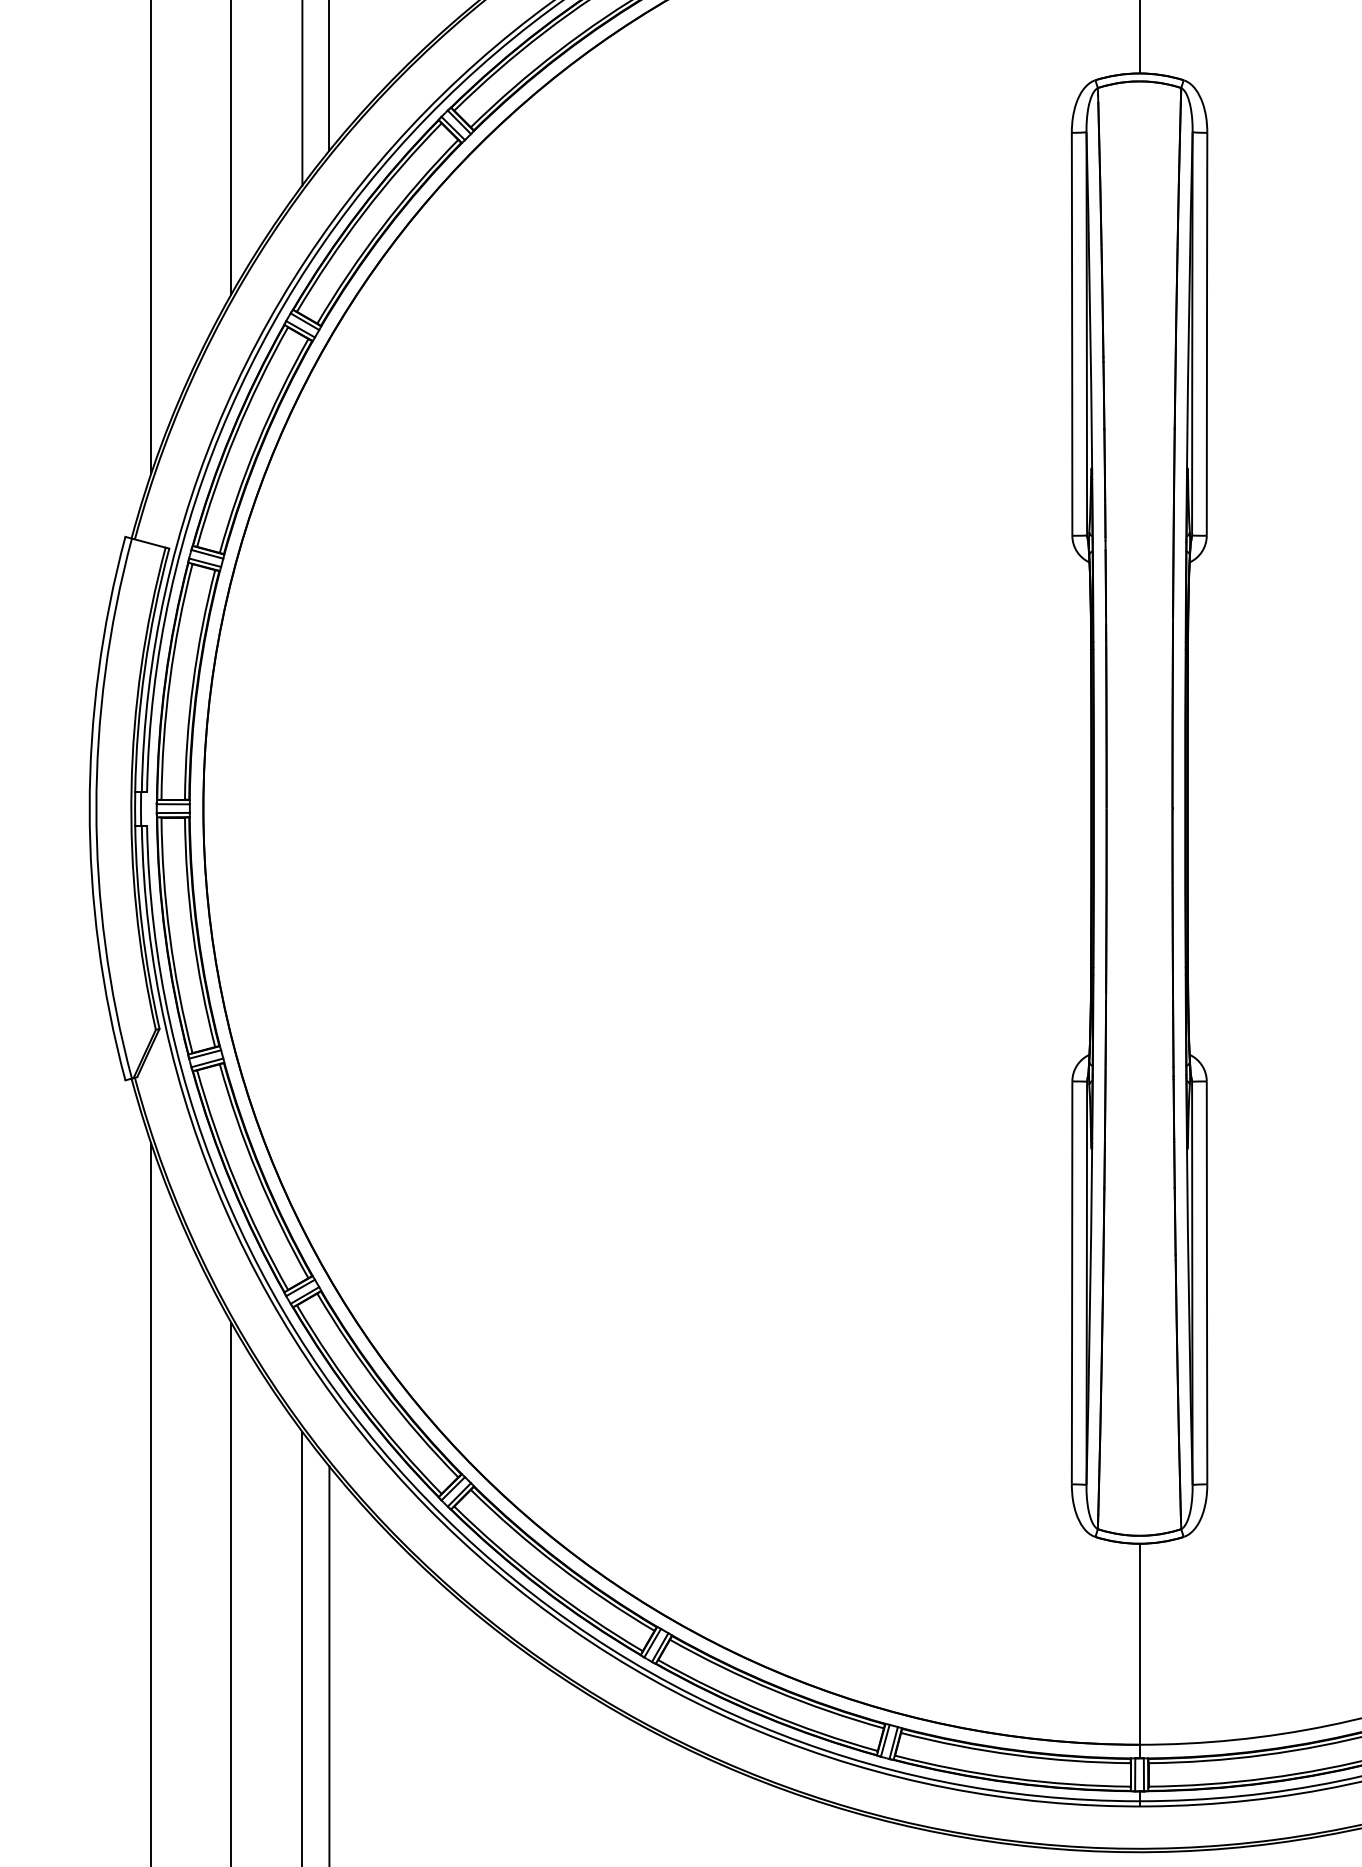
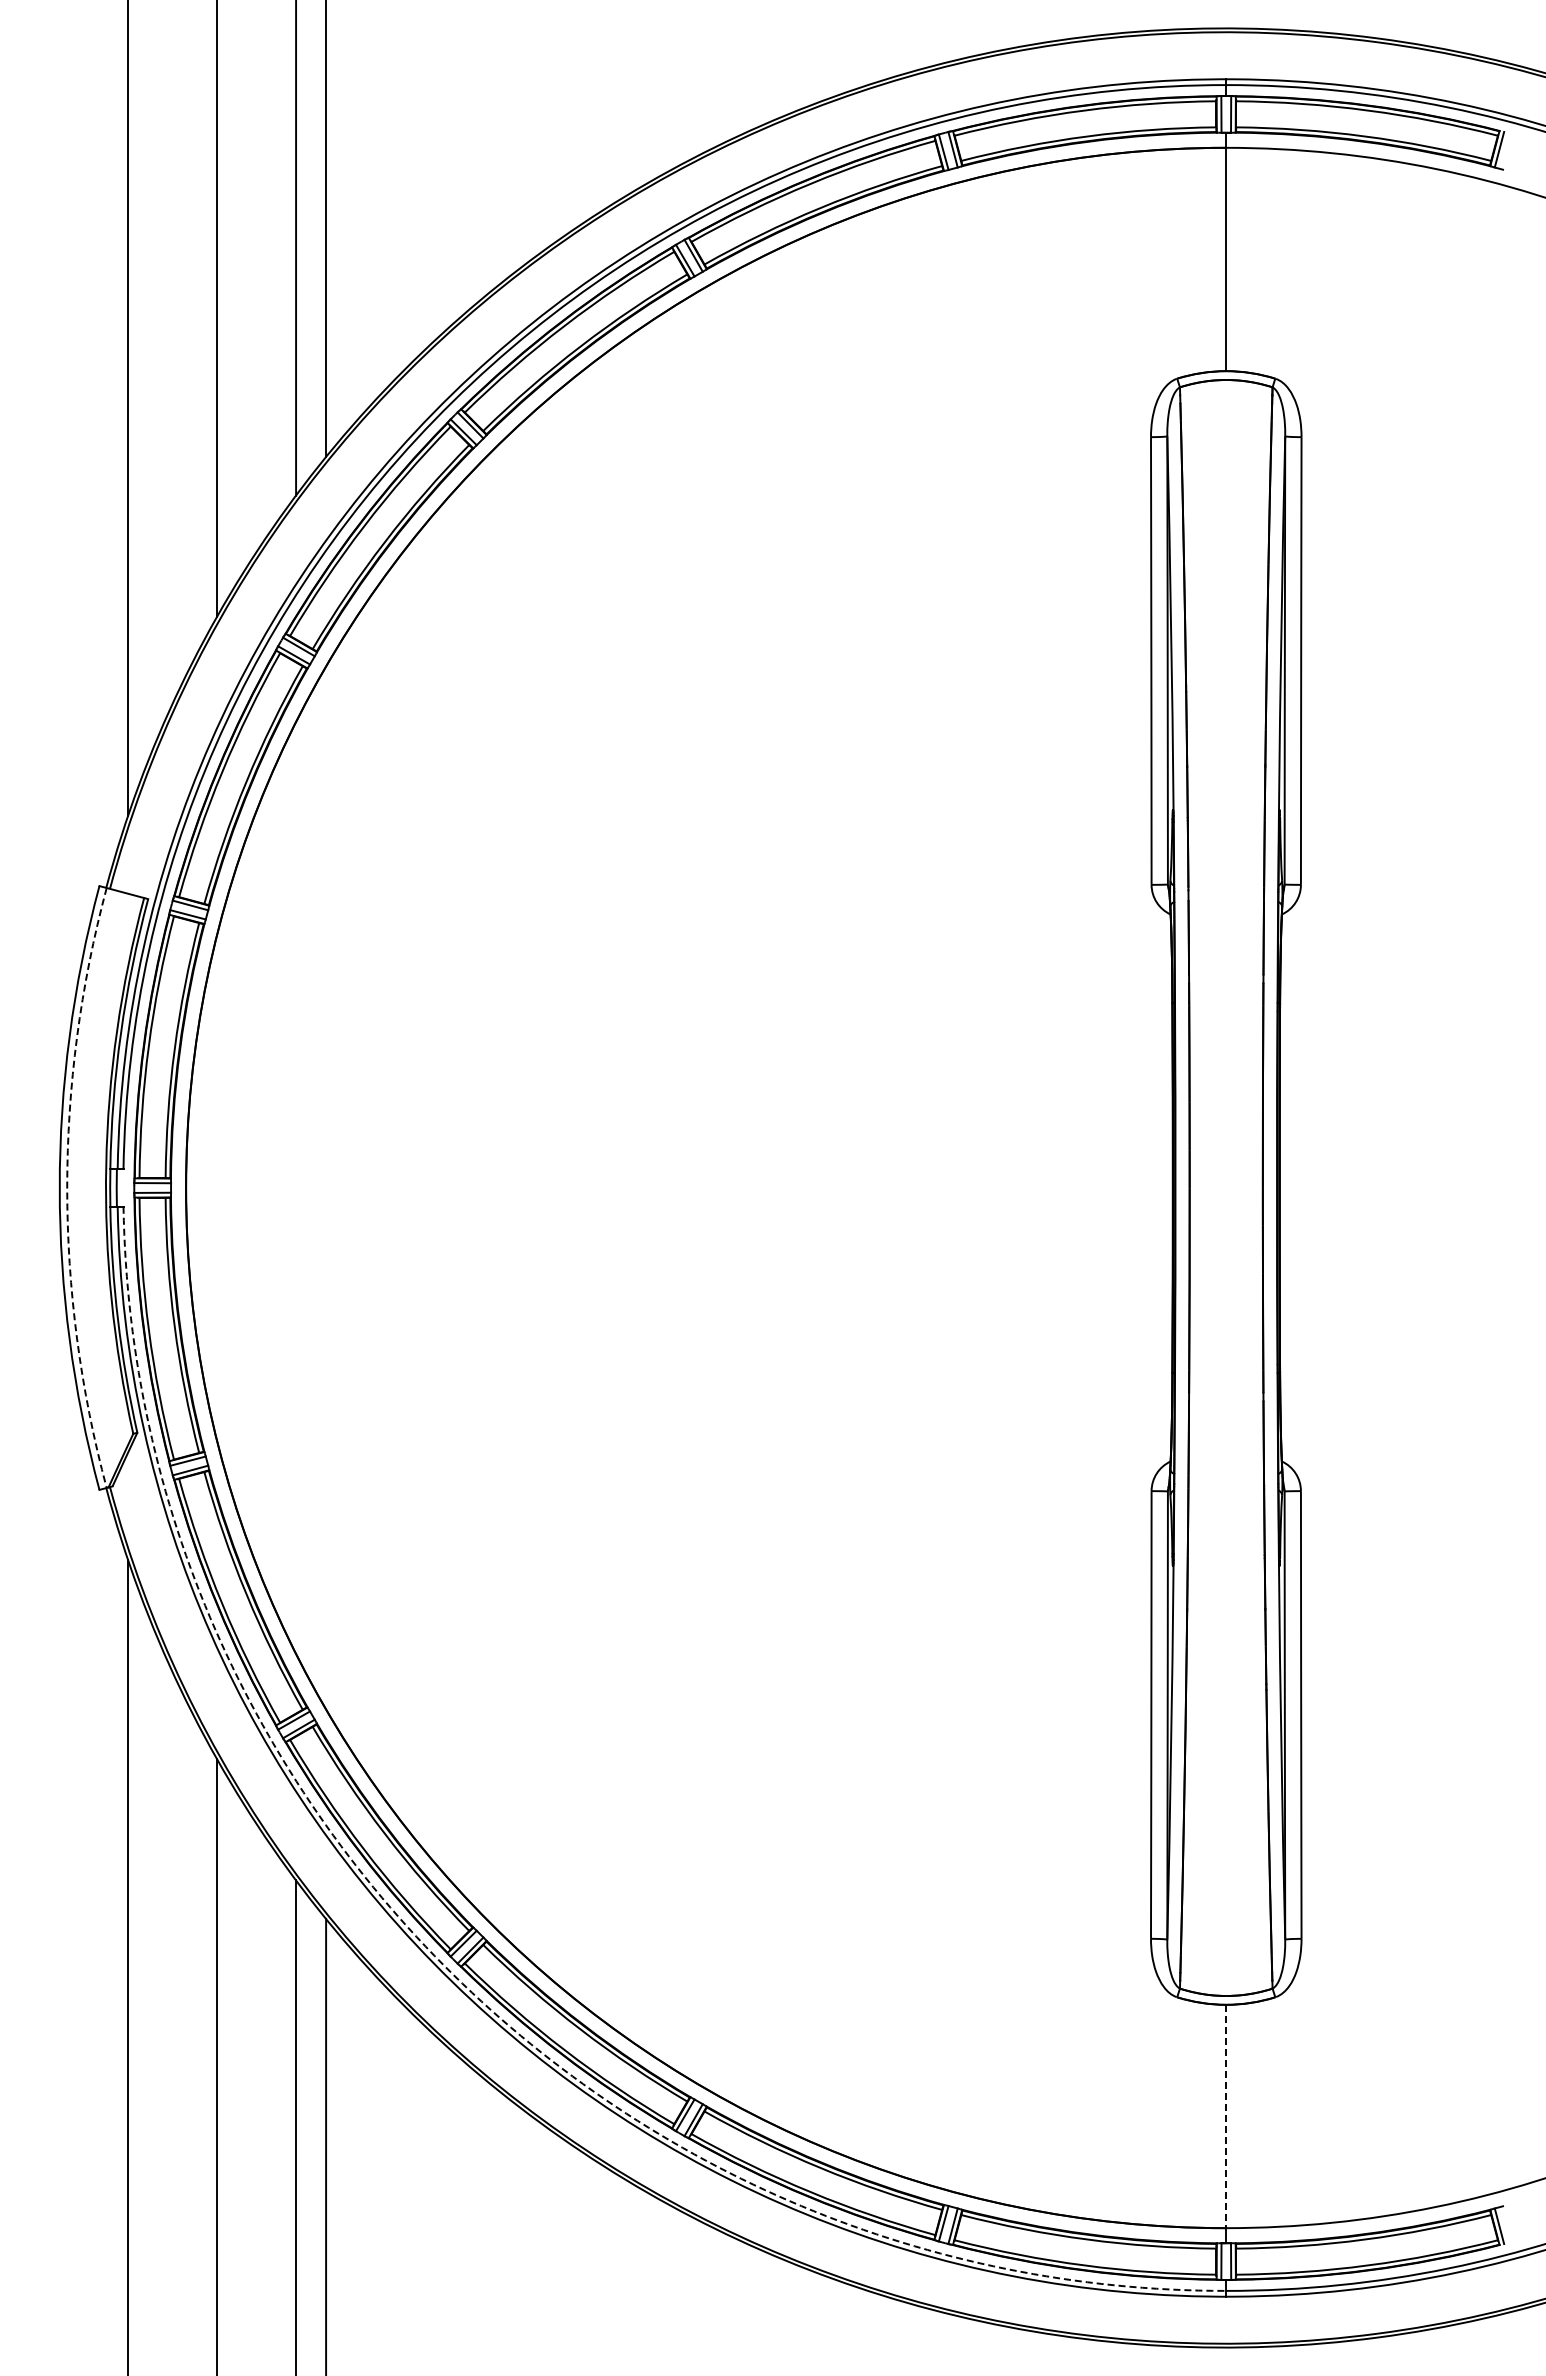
arc: (96, 809) -> (67, 1188), solid -> dashed
arc: (444, 1516) -> (453, 1974), solid -> dashed
line: (1139, 1644) -> (1226, 2116), solid -> dashed

